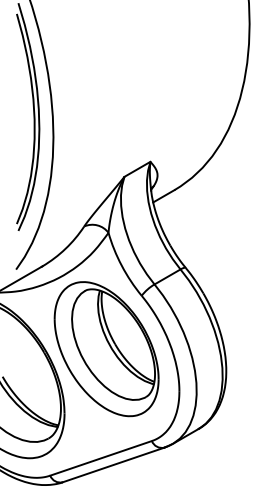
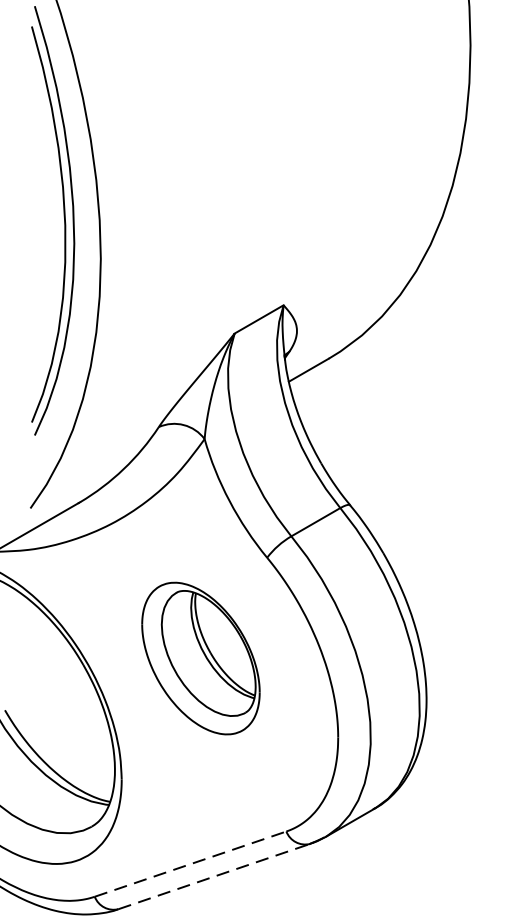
part: (106, 349) -> (200, 658), size x0.6
line: (101, 458) -> (191, 864), solid -> dashed
line: (113, 464) -> (213, 875), solid -> dashed

